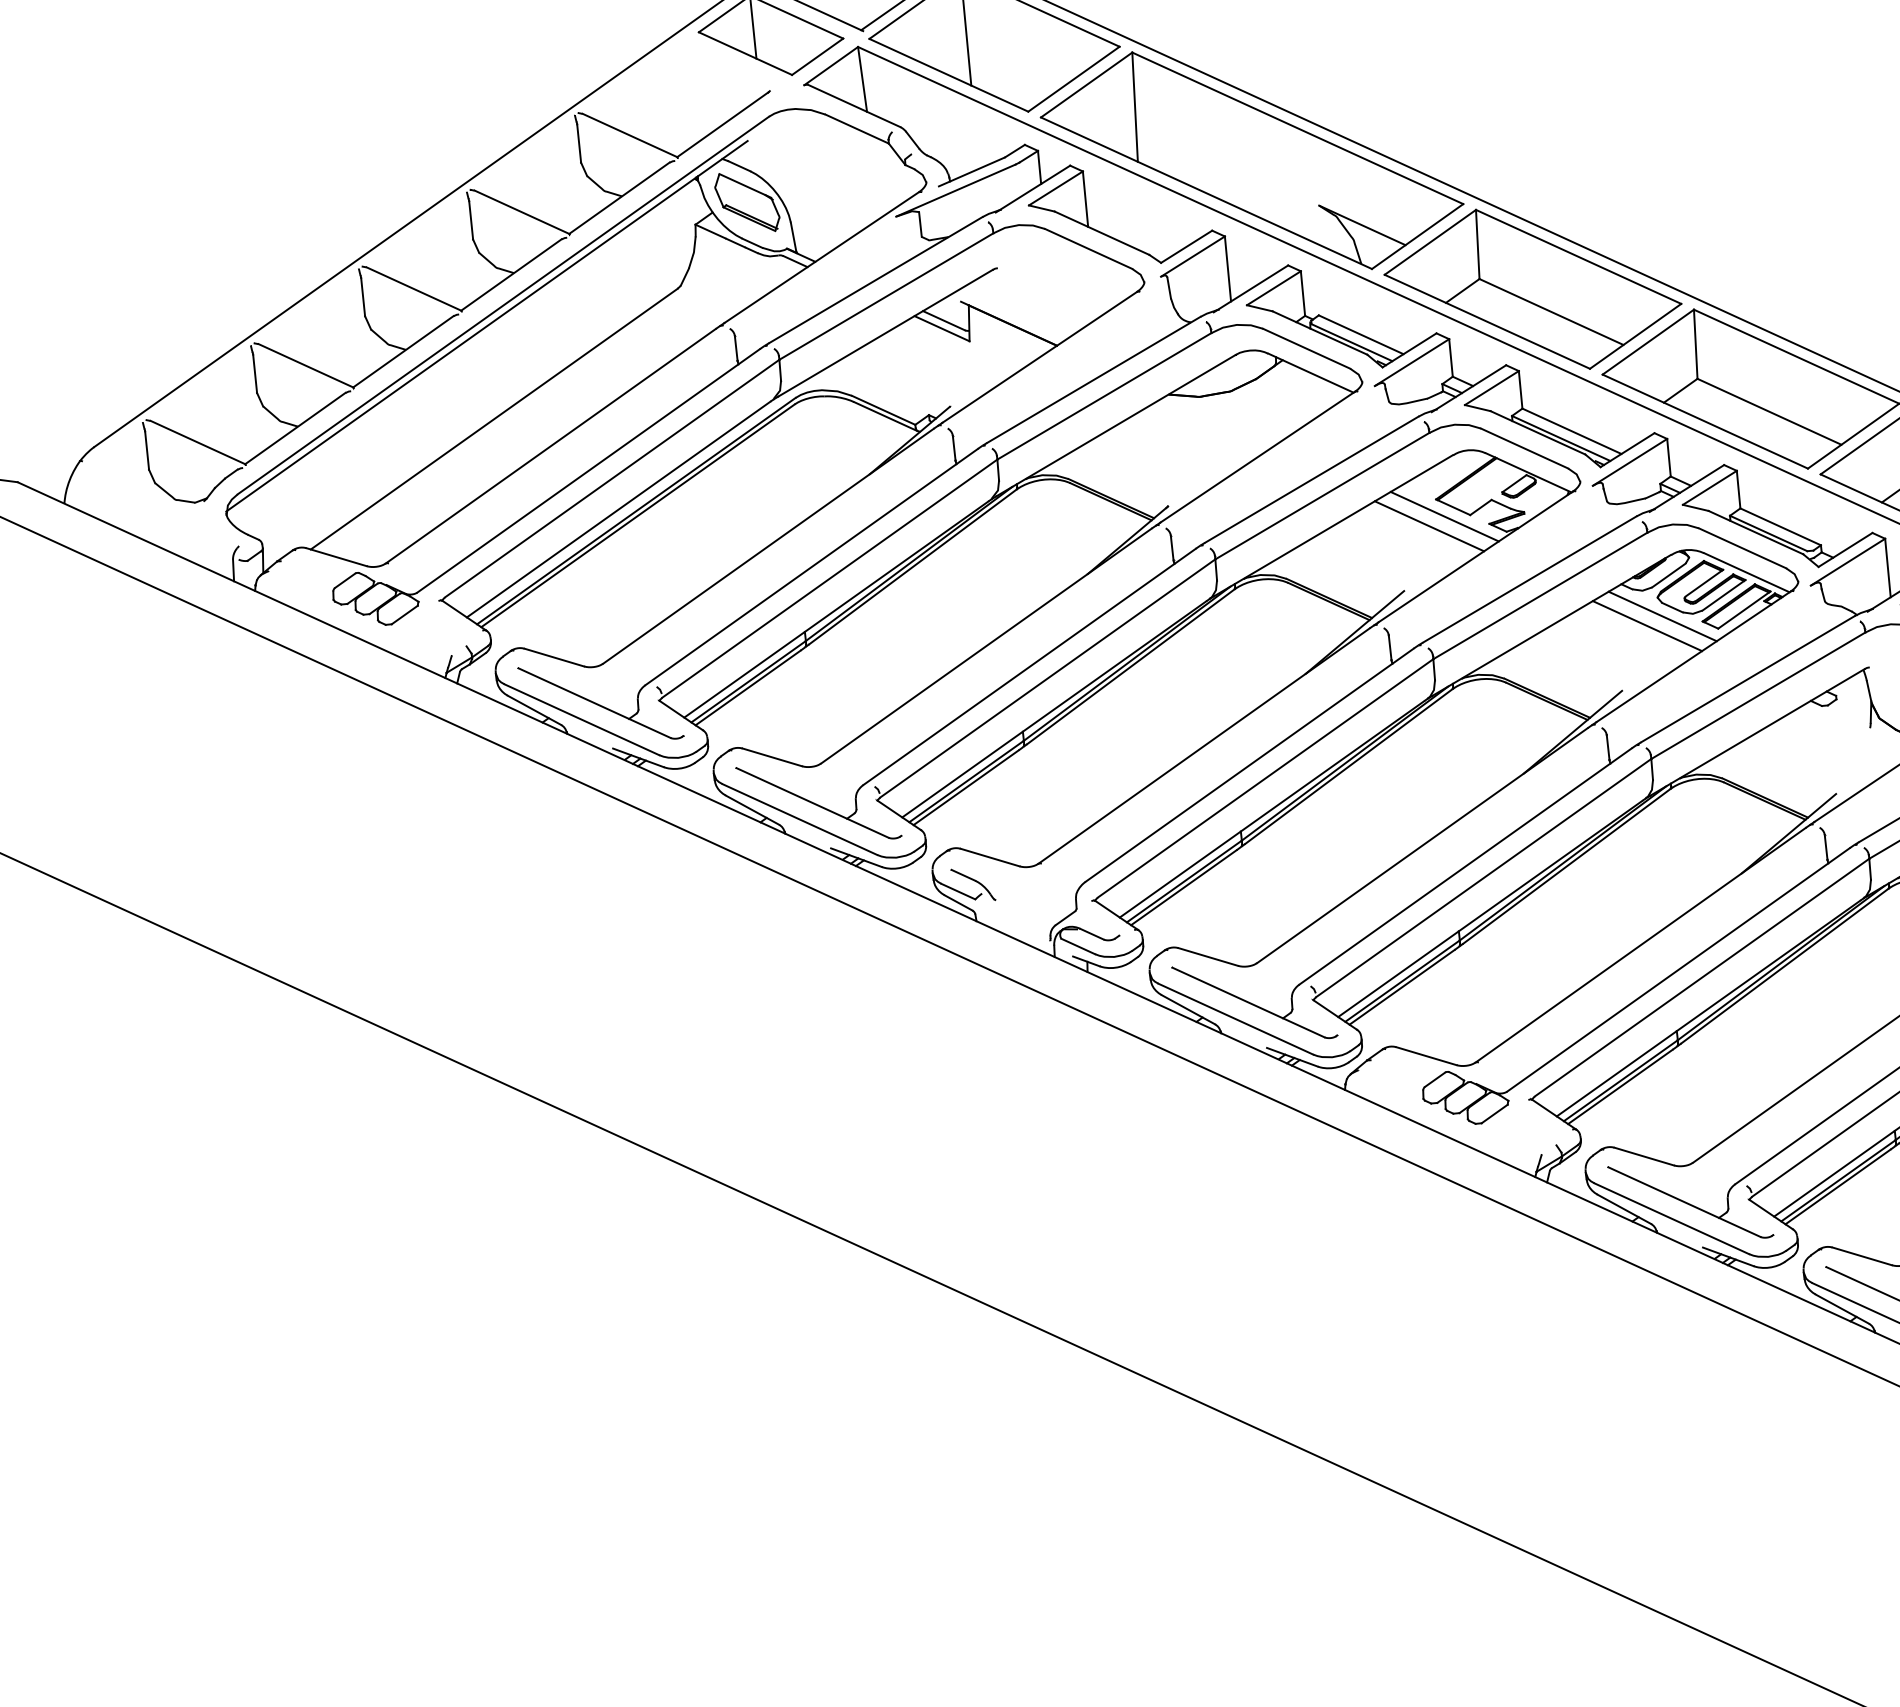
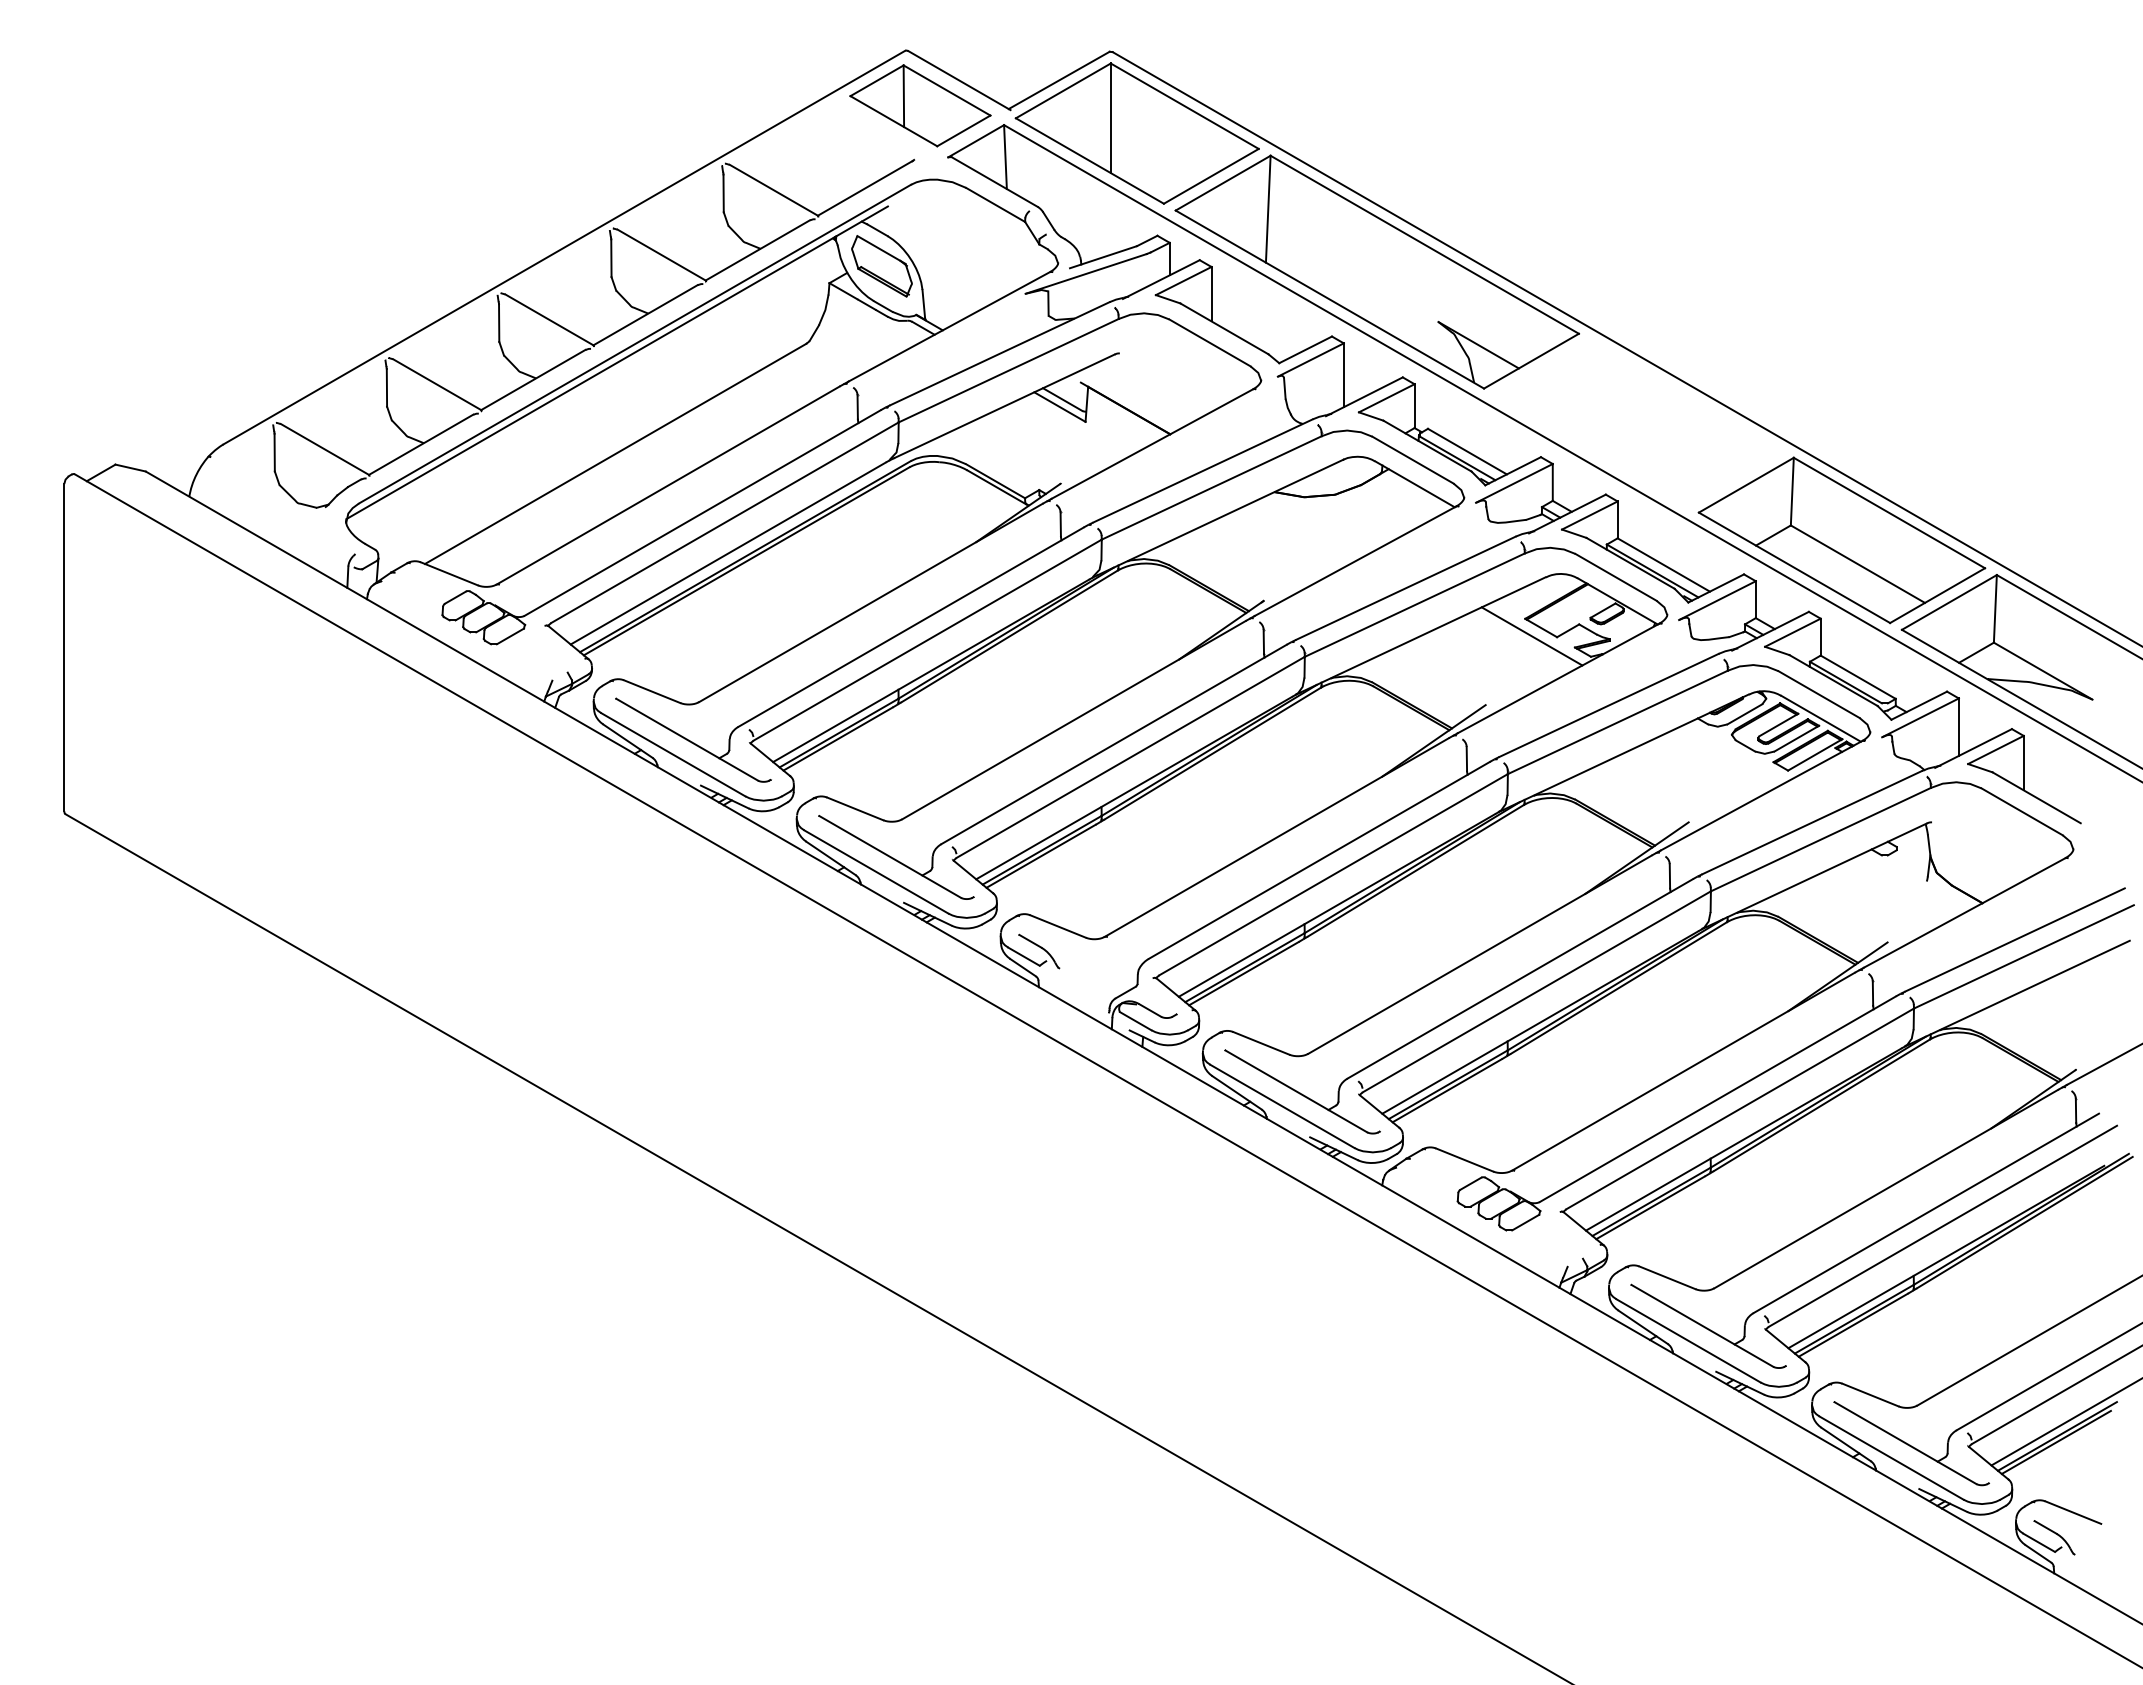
part: (1532, 288) -> (1638, 422), removed
line: (1429, 526) -> (1516, 644), removed
line: (1662, 616) -> (1734, 753), removed
line: (1647, 625) -> (1719, 761), removed

